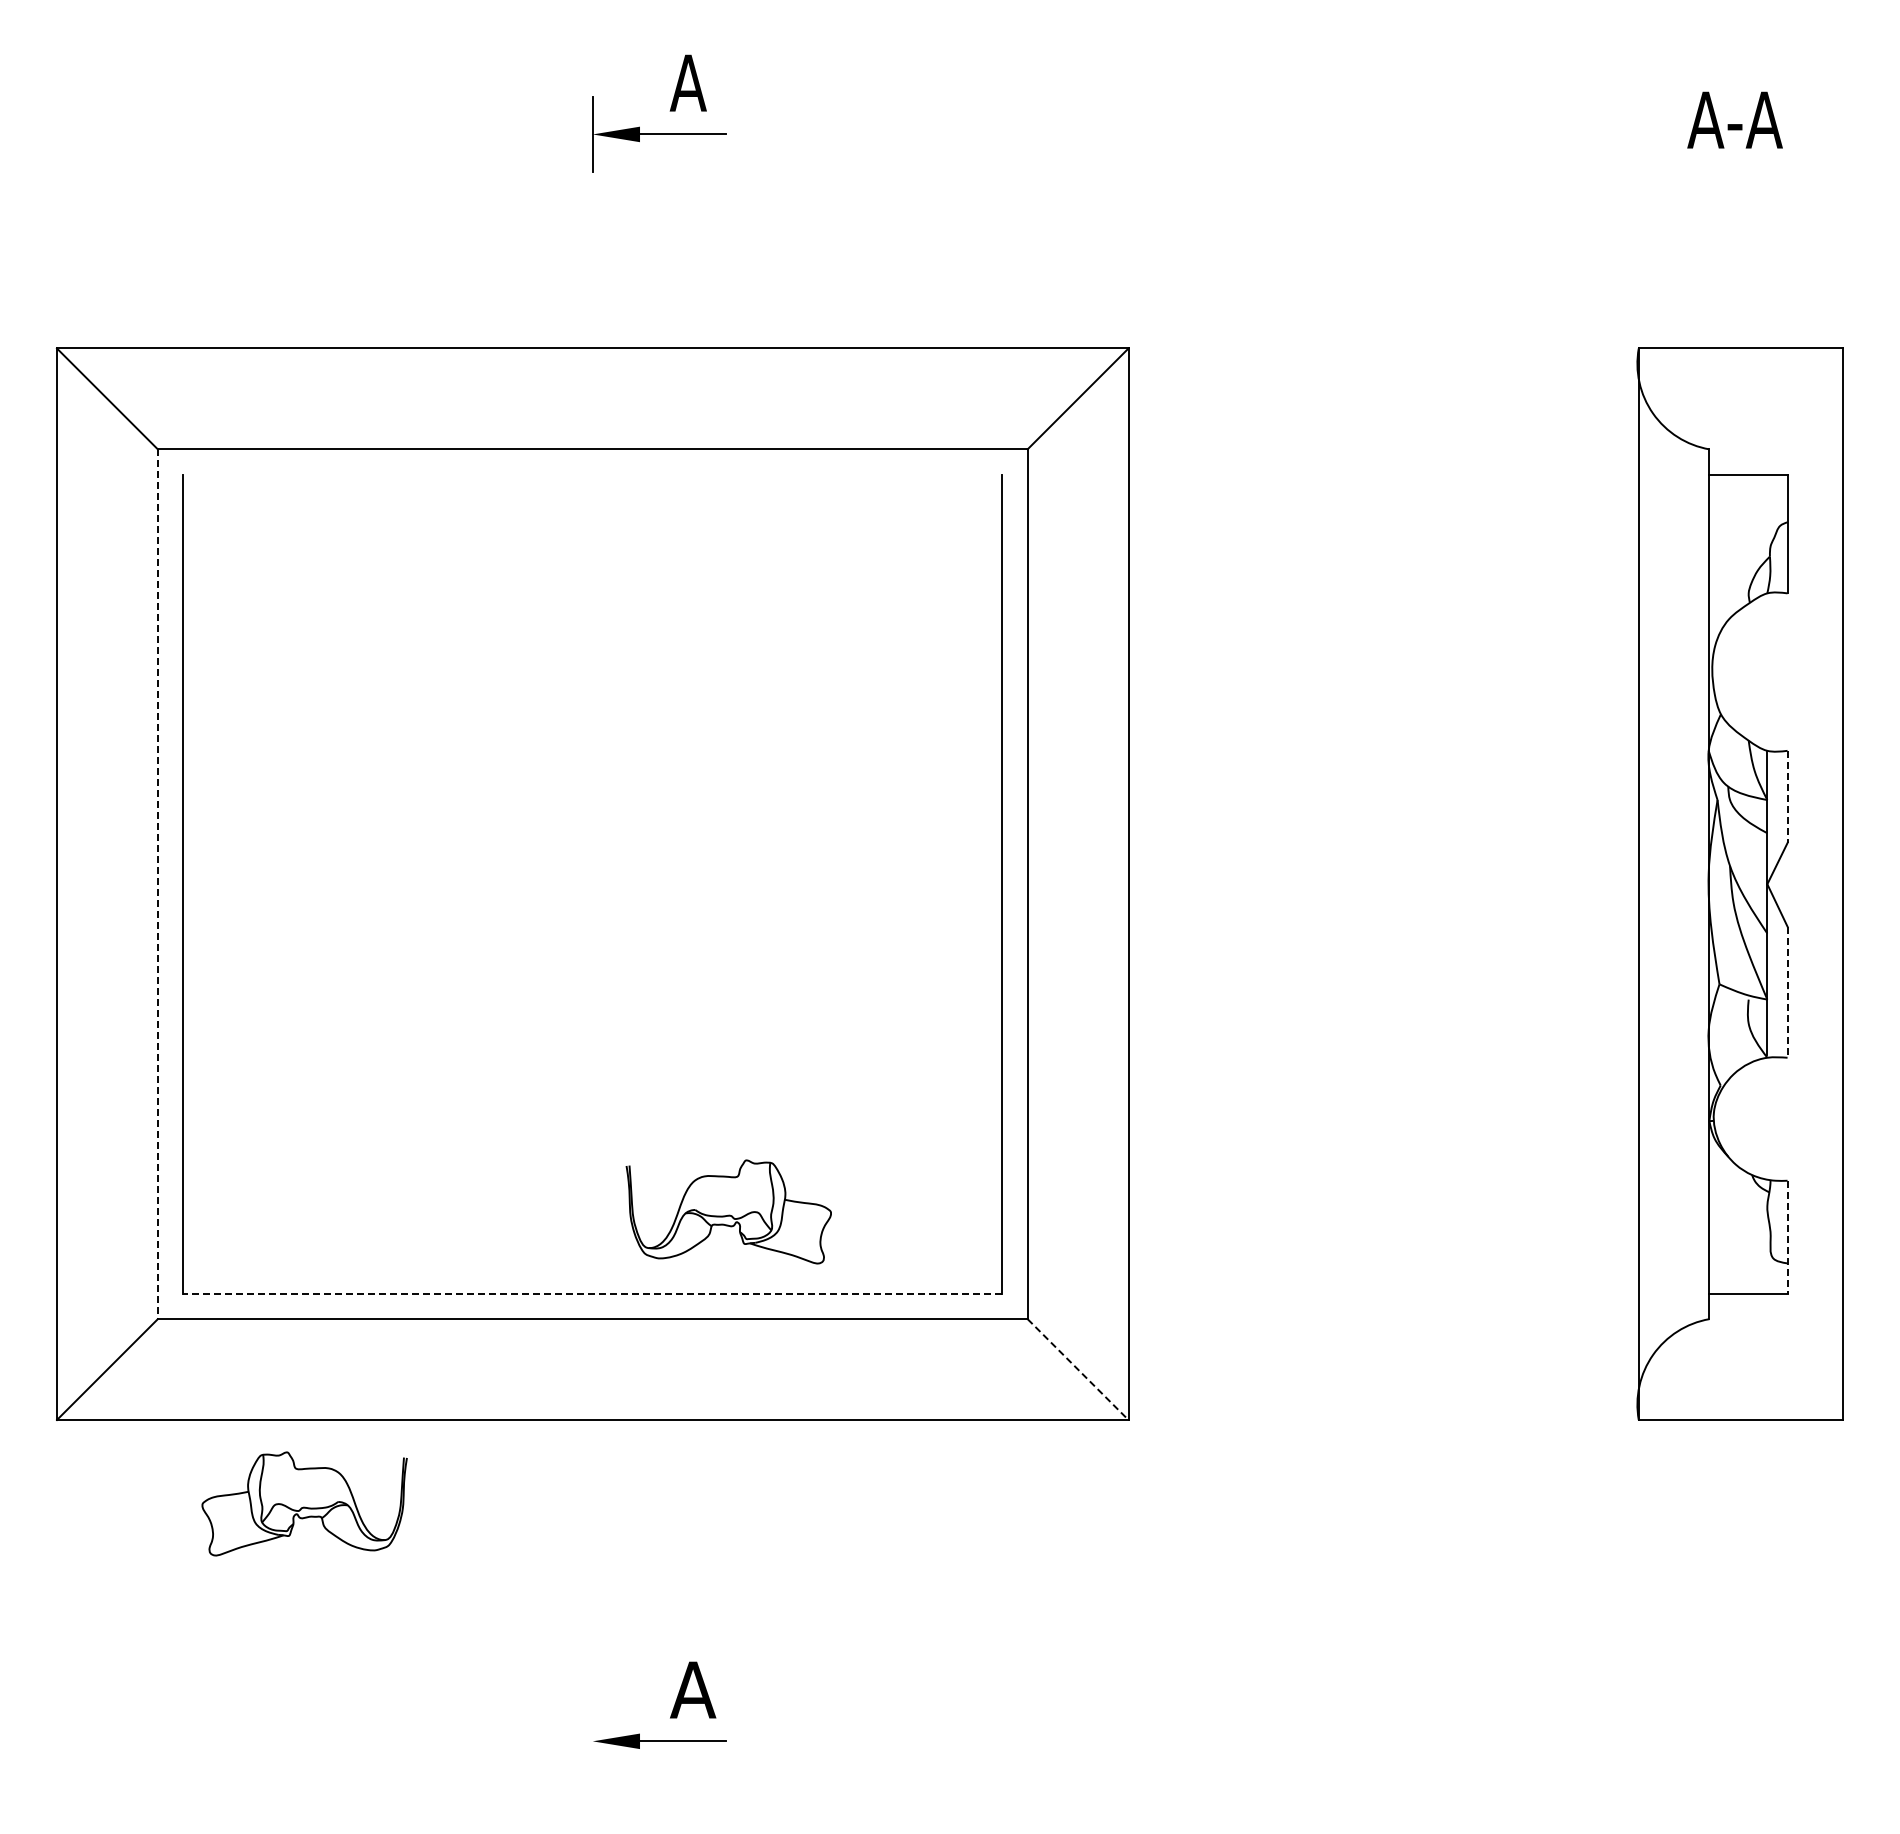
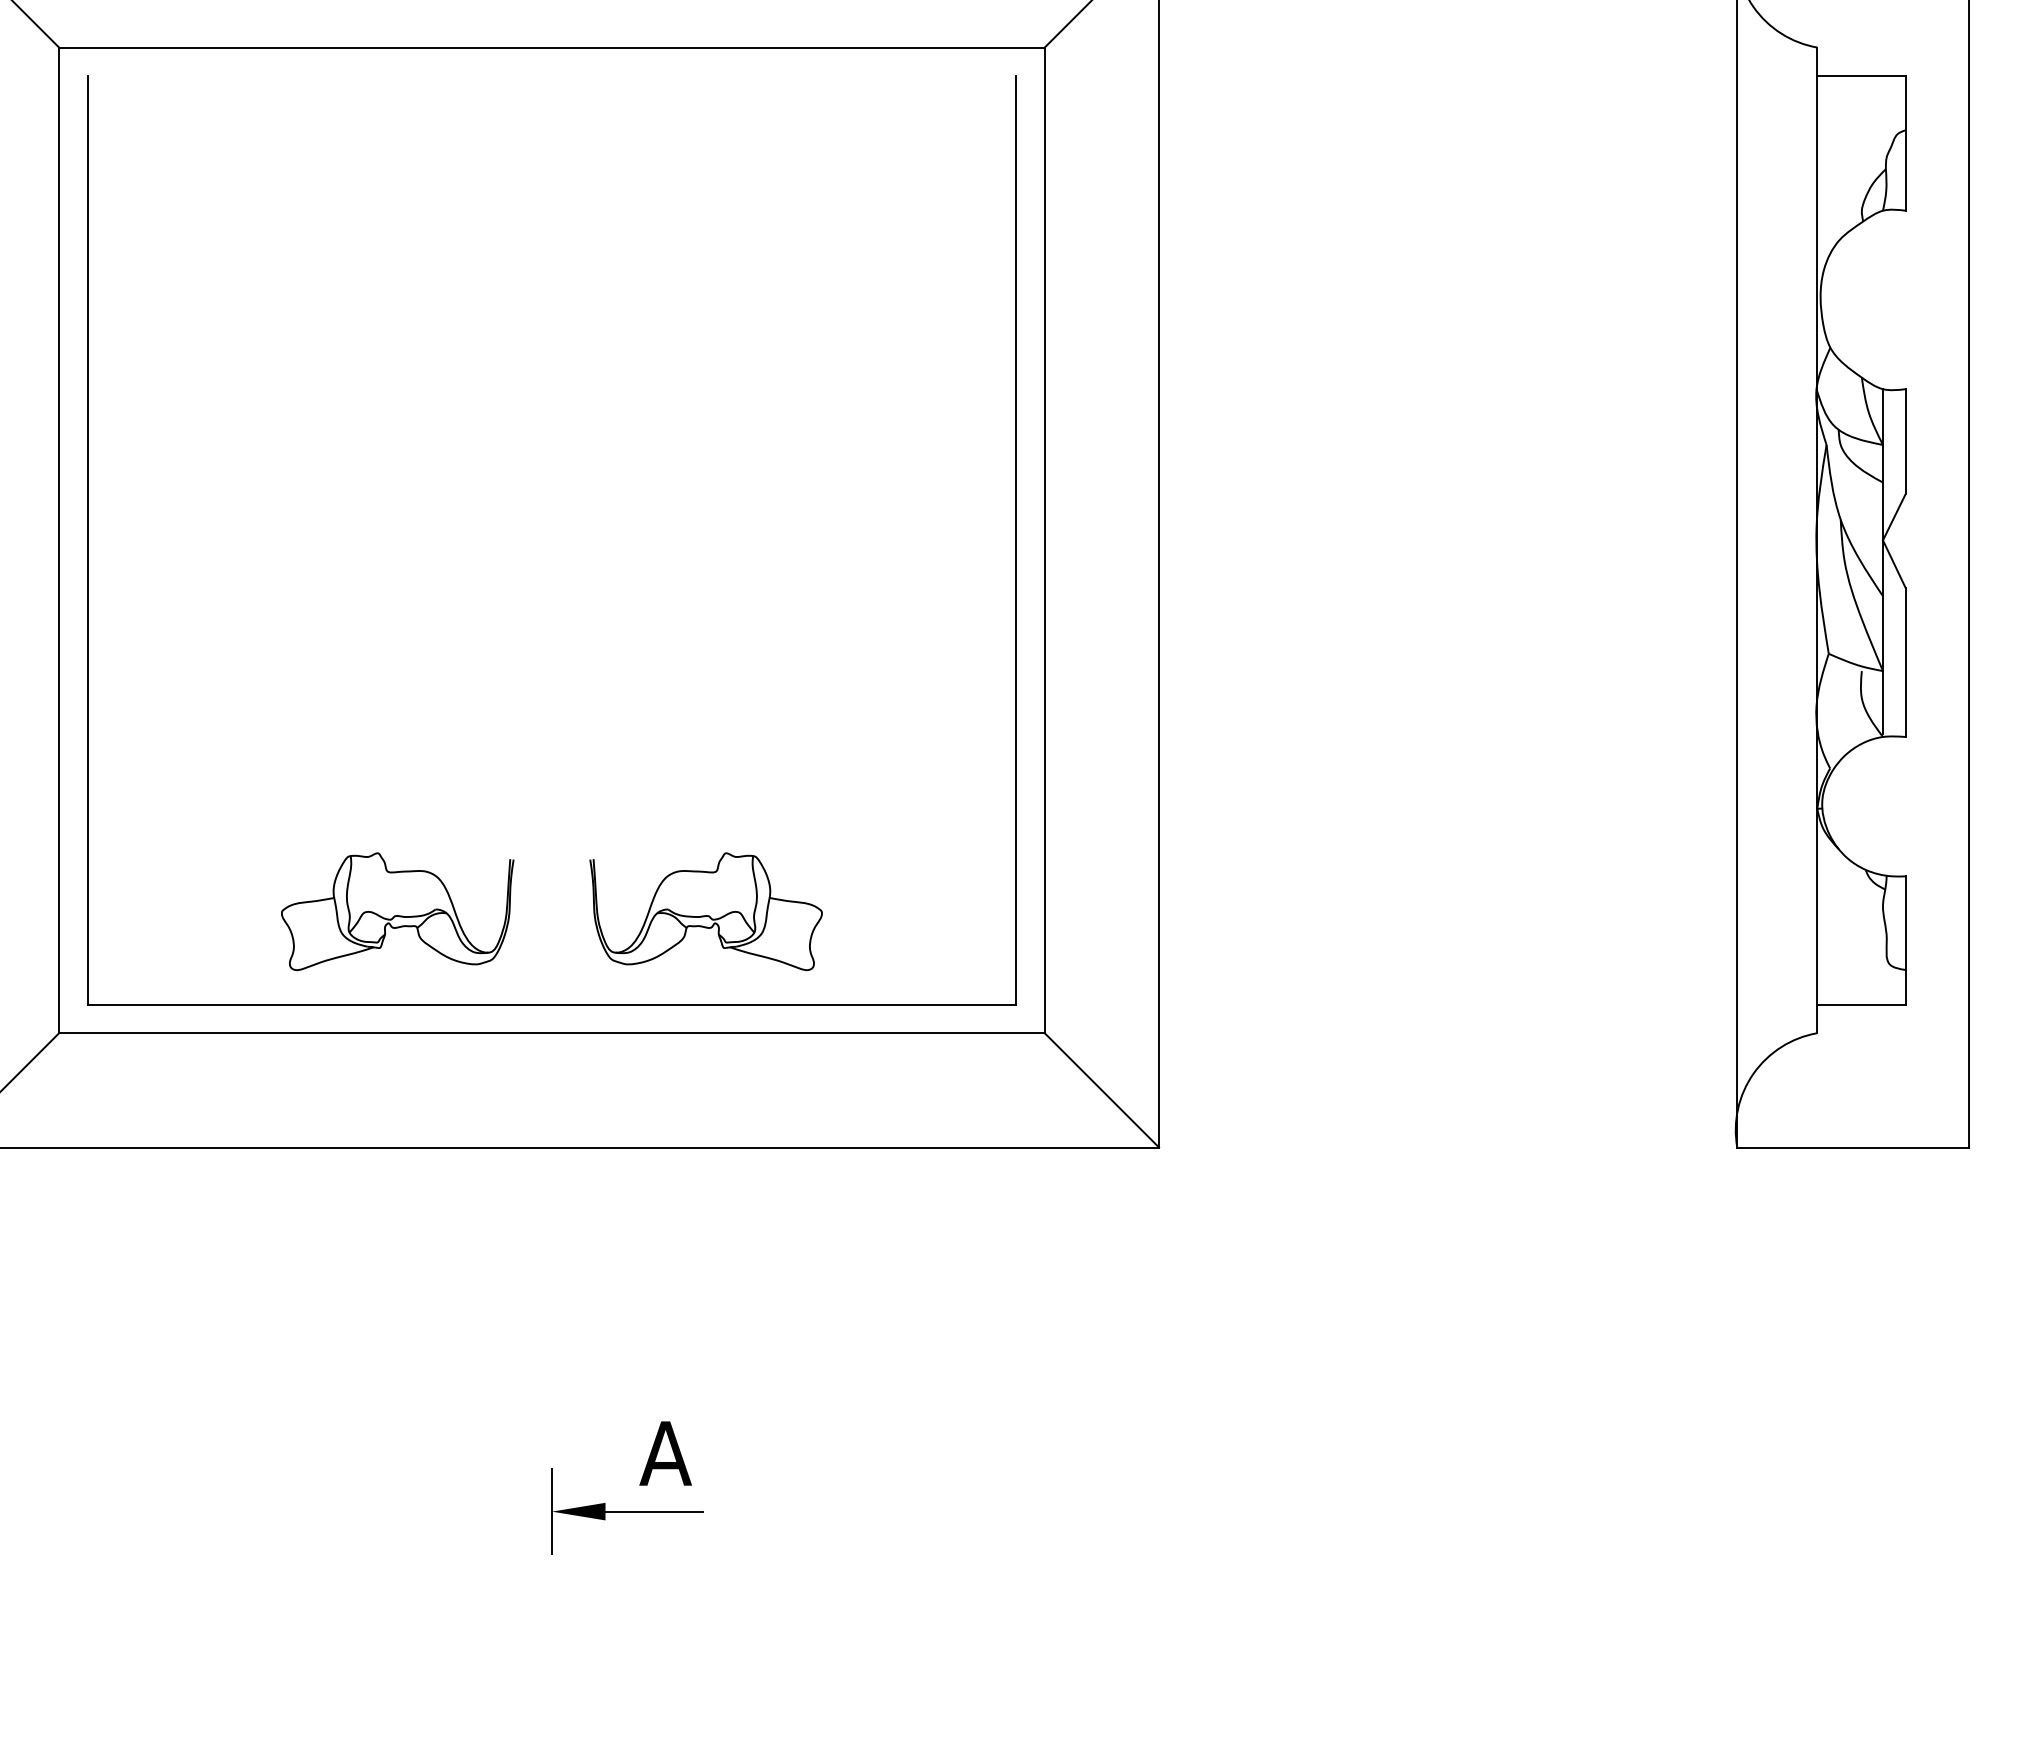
line: (1787, 797) -> (1905, 442), dashed -> solid
line: (157, 884) -> (58, 540), dashed -> solid
line: (1787, 992) -> (1905, 663), dashed -> solid
line: (1787, 1237) -> (1905, 940), dashed -> solid
line: (592, 1293) -> (551, 1004), dashed -> solid
line: (1078, 1369) -> (1102, 1090), dashed -> solid
part: (304, 1503) -> (397, 911), moved
line: (592, 1741) -> (551, 1511), added

